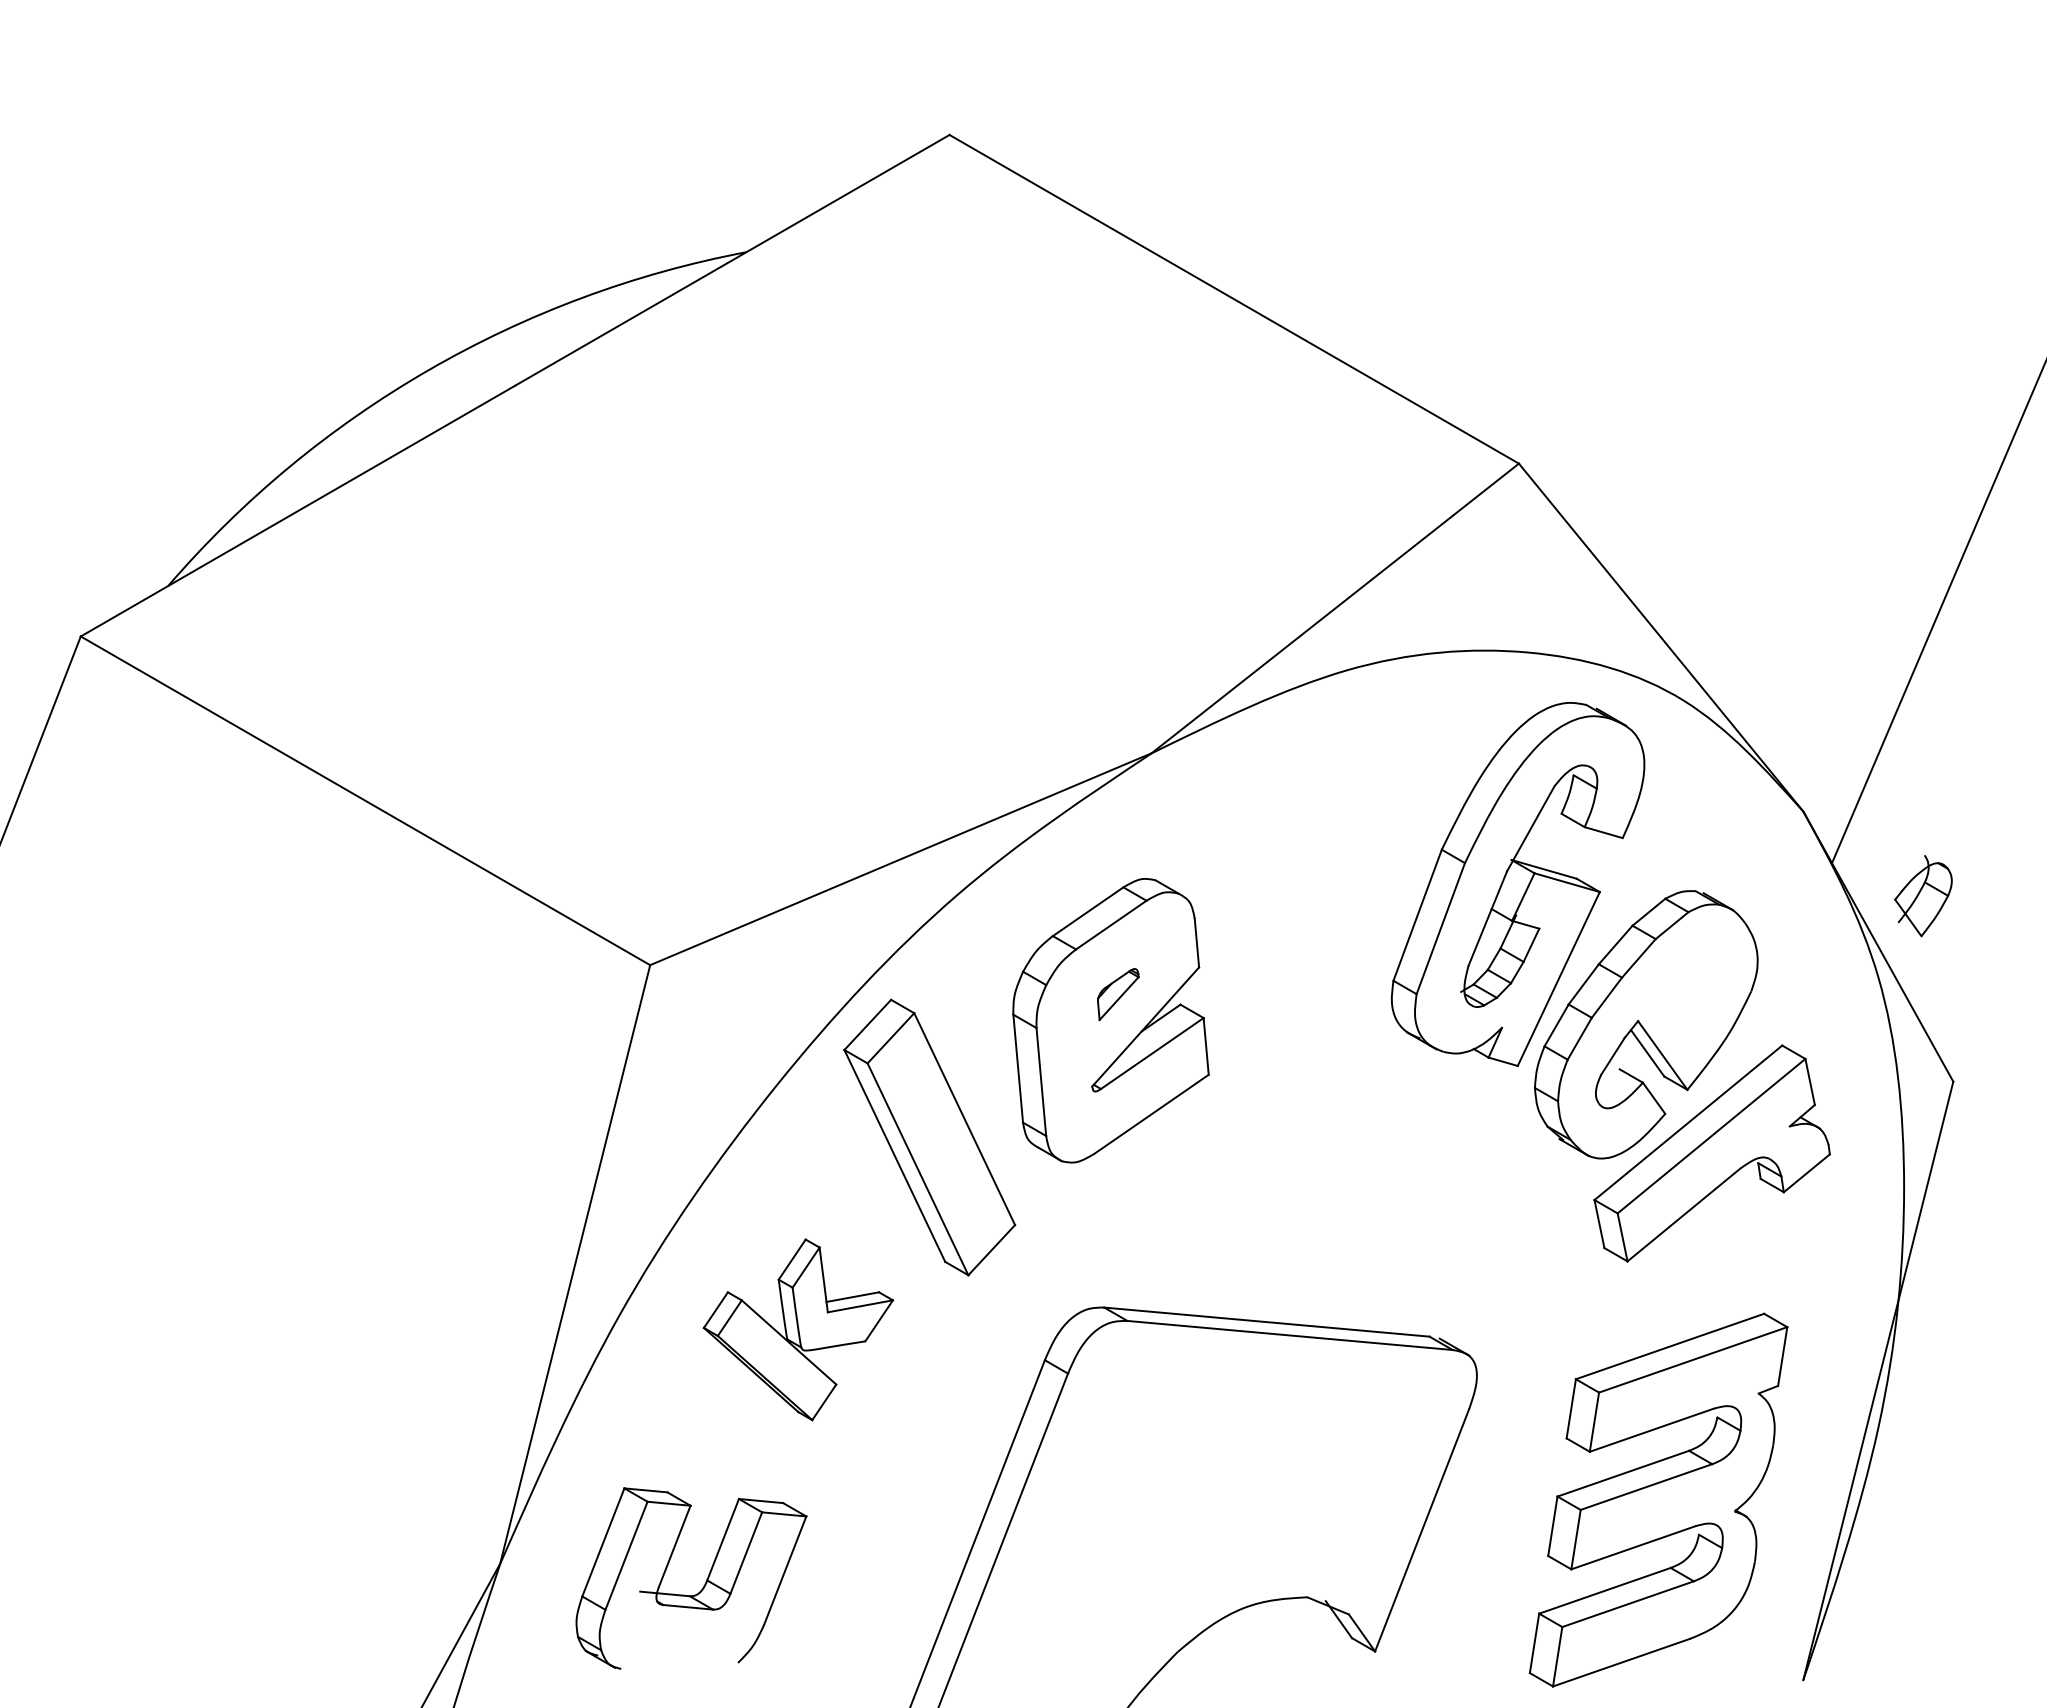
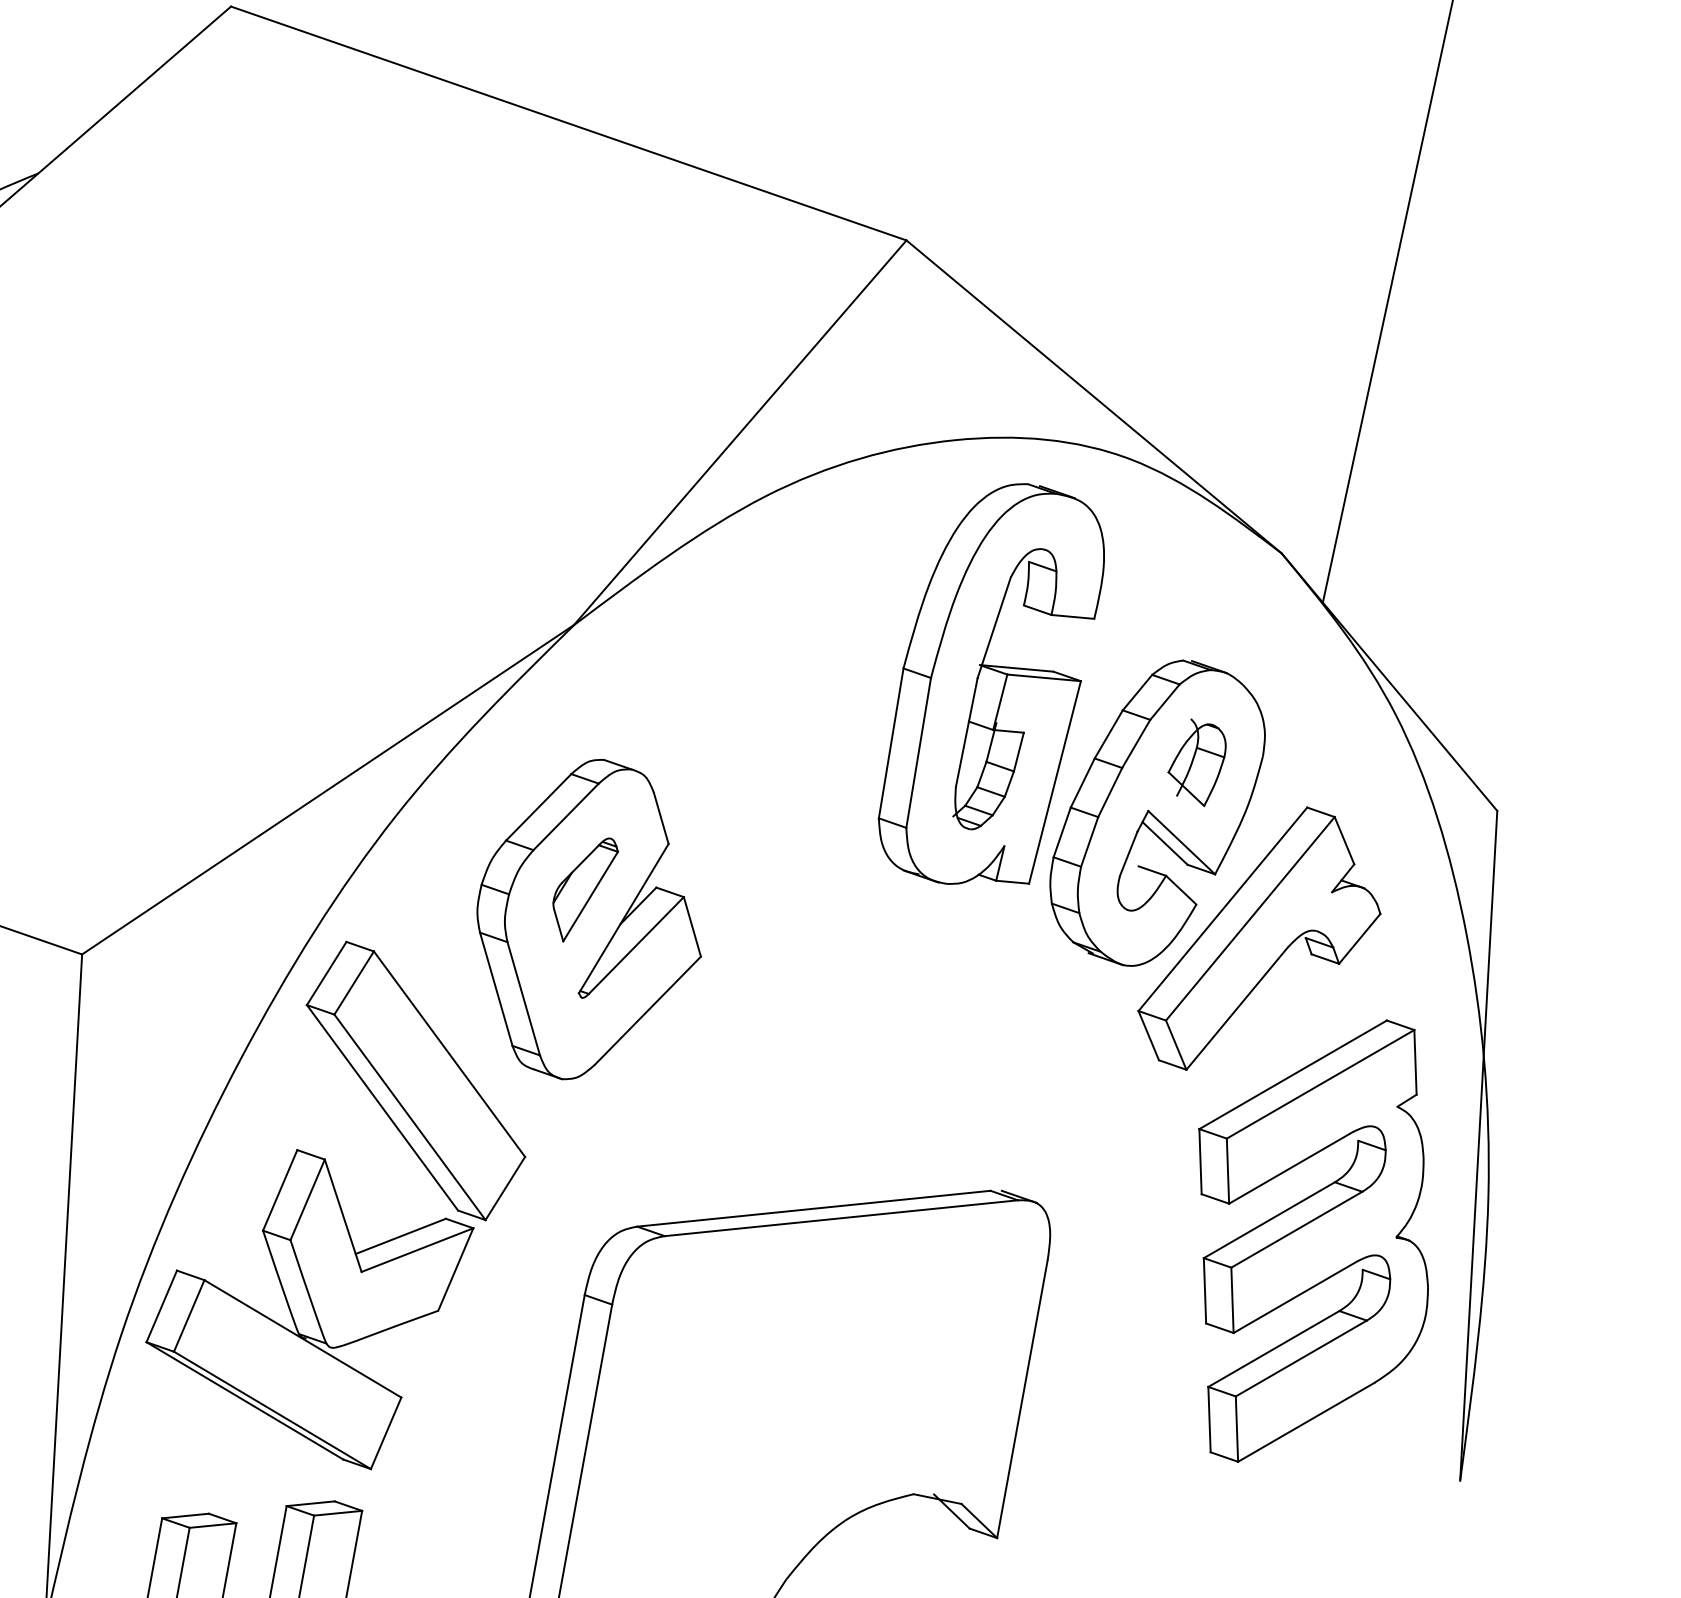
part: (1923, 896) -> (1198, 763), moved
part: (1118, 994) -> (588, 889), size x1.67
part: (798, 1329) -> (315, 1312), size x1.67
part: (1658, 1499) -> (1312, 1240), moved

